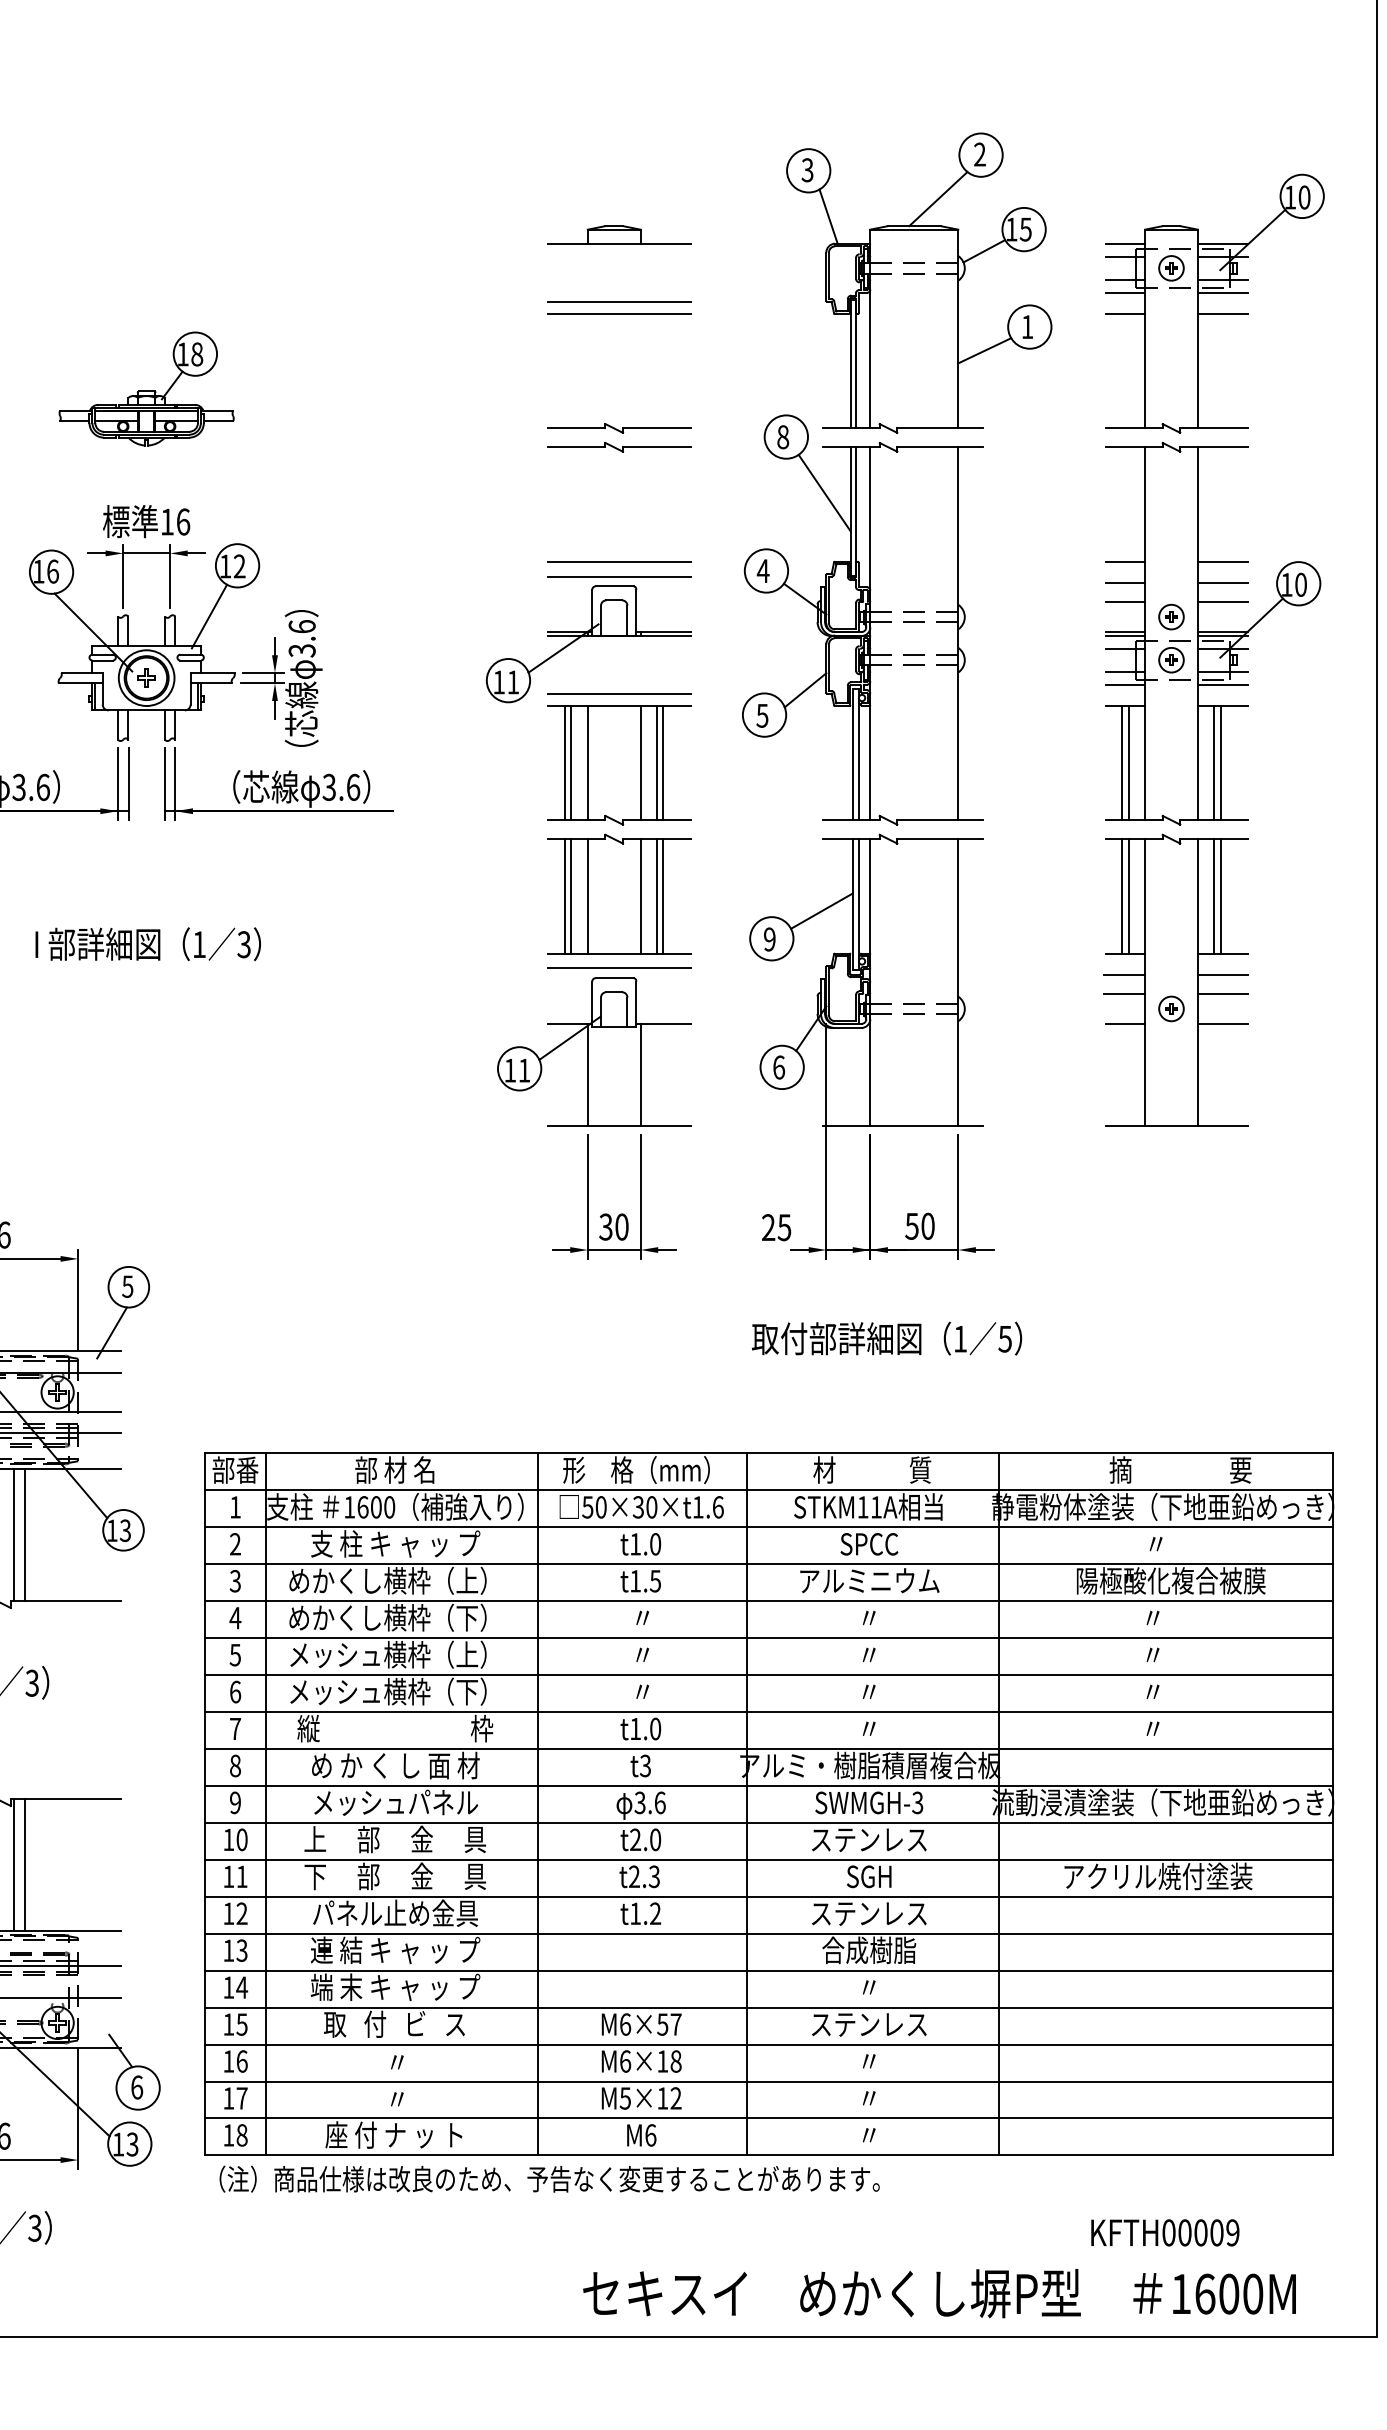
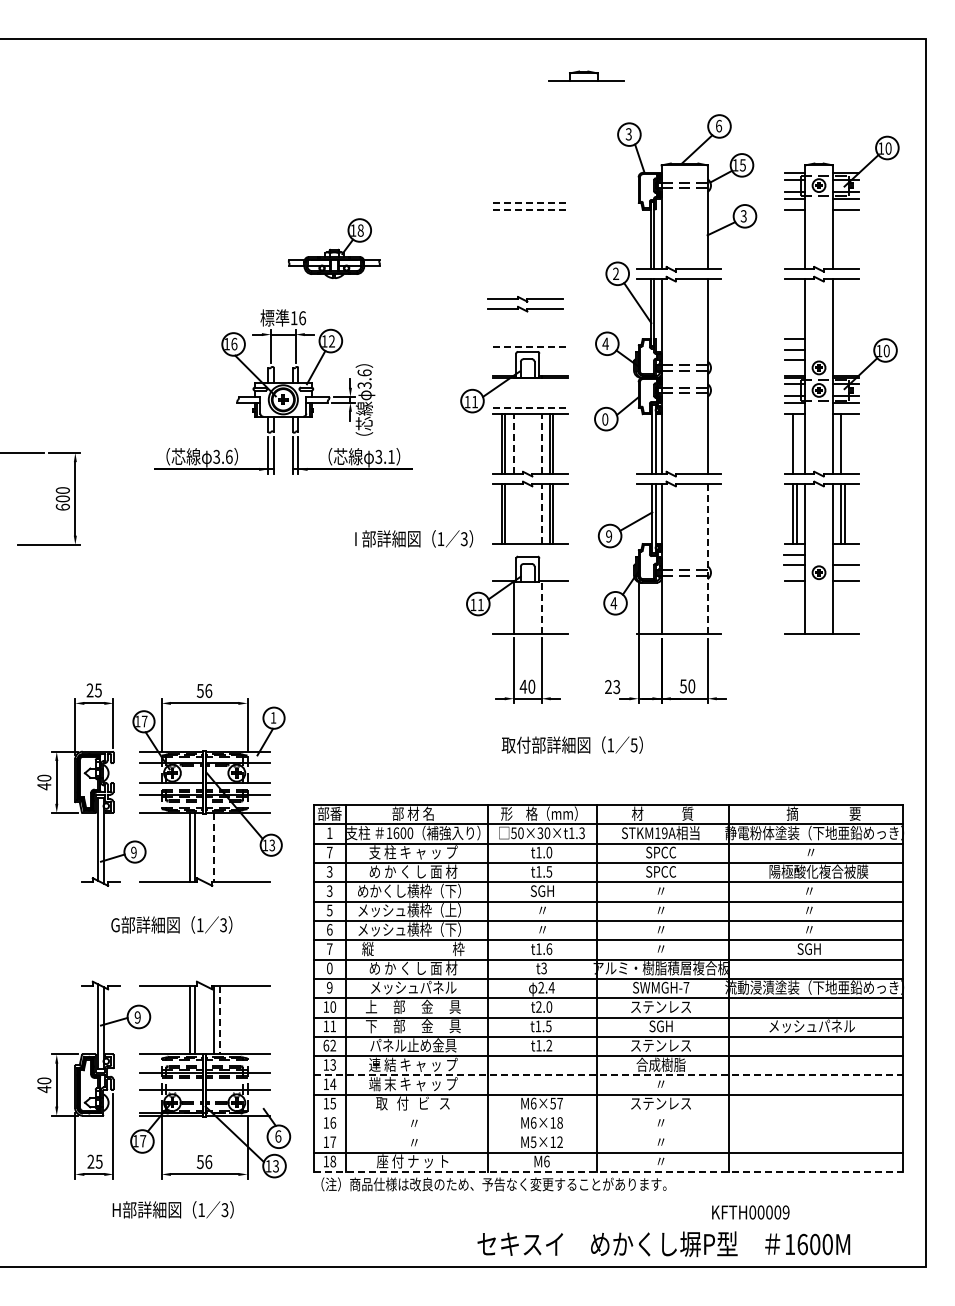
text: (981, 153) -> (719, 125), 2 -> 6
part: (619, 233) -> (586, 75), moved
line: (621, 302) -> (531, 203), solid -> dashed
line: (621, 314) -> (531, 209), solid -> dashed
text: (1026, 327) -> (743, 216), 1 -> 3
part: (146, 388) -> (334, 248), moved
text: (784, 436) -> (616, 273), 8 -> 2
part: (619, 438) -> (525, 304), moved
line: (619, 560) -> (530, 338), removed
line: (1222, 560) -> (845, 338), removed
line: (621, 576) -> (531, 346), solid -> dashed
line: (1222, 581) -> (845, 349), removed
line: (1222, 602) -> (845, 360), removed
line: (621, 692) -> (531, 407), solid -> dashed
text: (762, 715) -> (605, 419), 5 -> 0
line: (586, 763) -> (513, 444), solid -> dashed
line: (640, 763) -> (541, 444), solid -> dashed
line: (1128, 763) -> (796, 444), removed
line: (1220, 763) -> (844, 444), removed
text: (353, 786) -> (391, 456), 3.6 -> 3.1
line: (586, 895) -> (513, 513), removed
line: (640, 895) -> (541, 513), solid -> dashed
text: (148, 943) -> (414, 538), moved
line: (619, 968) -> (530, 551), removed
line: (1222, 974) -> (845, 554), removed
line: (958, 981) -> (707, 558), solid -> dashed
text: (778, 1067) -> (613, 603), 6 -> 4
line: (640, 1075) -> (541, 607), solid -> dashed
text: (606, 1226) -> (523, 686), 30 -> 40
text: (784, 1226) -> (616, 686), 25 -> 23
text: (127, 1285) -> (273, 717), 5 -> 1
text: (885, 1337) -> (571, 744), moved
text: (717, 1507) -> (581, 833), 50×30×t1.6 -> 50×30×t1.3
text: (875, 1507) -> (664, 833), STKM11A -> STKM19A
line: (24, 1534) -> (219, 847), removed
line: (14, 1536) -> (214, 848), solid -> dashed
text: (234, 1544) -> (329, 852), 2 -> 7
text: (387, 1580) -> (409, 871), めかくし横枠（上） -> め か く し 面 材
text: (870, 1580) -> (661, 871), アルミニウム -> SPCC
text: (234, 1618) -> (329, 891), 4 -> 3
text: (640, 1618) -> (541, 891), 〃 -> SGH
text: (655, 1727) -> (549, 948), t1.0 -> t1.6
text: (1151, 1727) -> (808, 948), 〃 -> SGH
text: (234, 1766) -> (329, 968), 8 -> 0
text: (650, 1802) -> (546, 987), 3.6 -> 2.4
text: (917, 1802) -> (686, 987), SWMGH-3 -> SWMGH-7
line: (24, 1865) -> (219, 1020), solid -> dashed
text: (644, 1875) -> (543, 1025), t2.3 -> t1.5
text: (1158, 1877) -> (812, 1026), アクリル焼付塗装 -> メッシュパネル
text: (229, 1913) -> (326, 1045), 12 -> 62
line: (768, 1970) -> (608, 1075), solid -> dashed
line: (768, 2045) -> (608, 1114), removed
line: (768, 2081) -> (608, 1133), removed
line: (768, 2156) -> (608, 1172), solid -> dashed
text: (1164, 2232) -> (750, 1212), moved
text: (938, 2294) -> (663, 1244), moved

